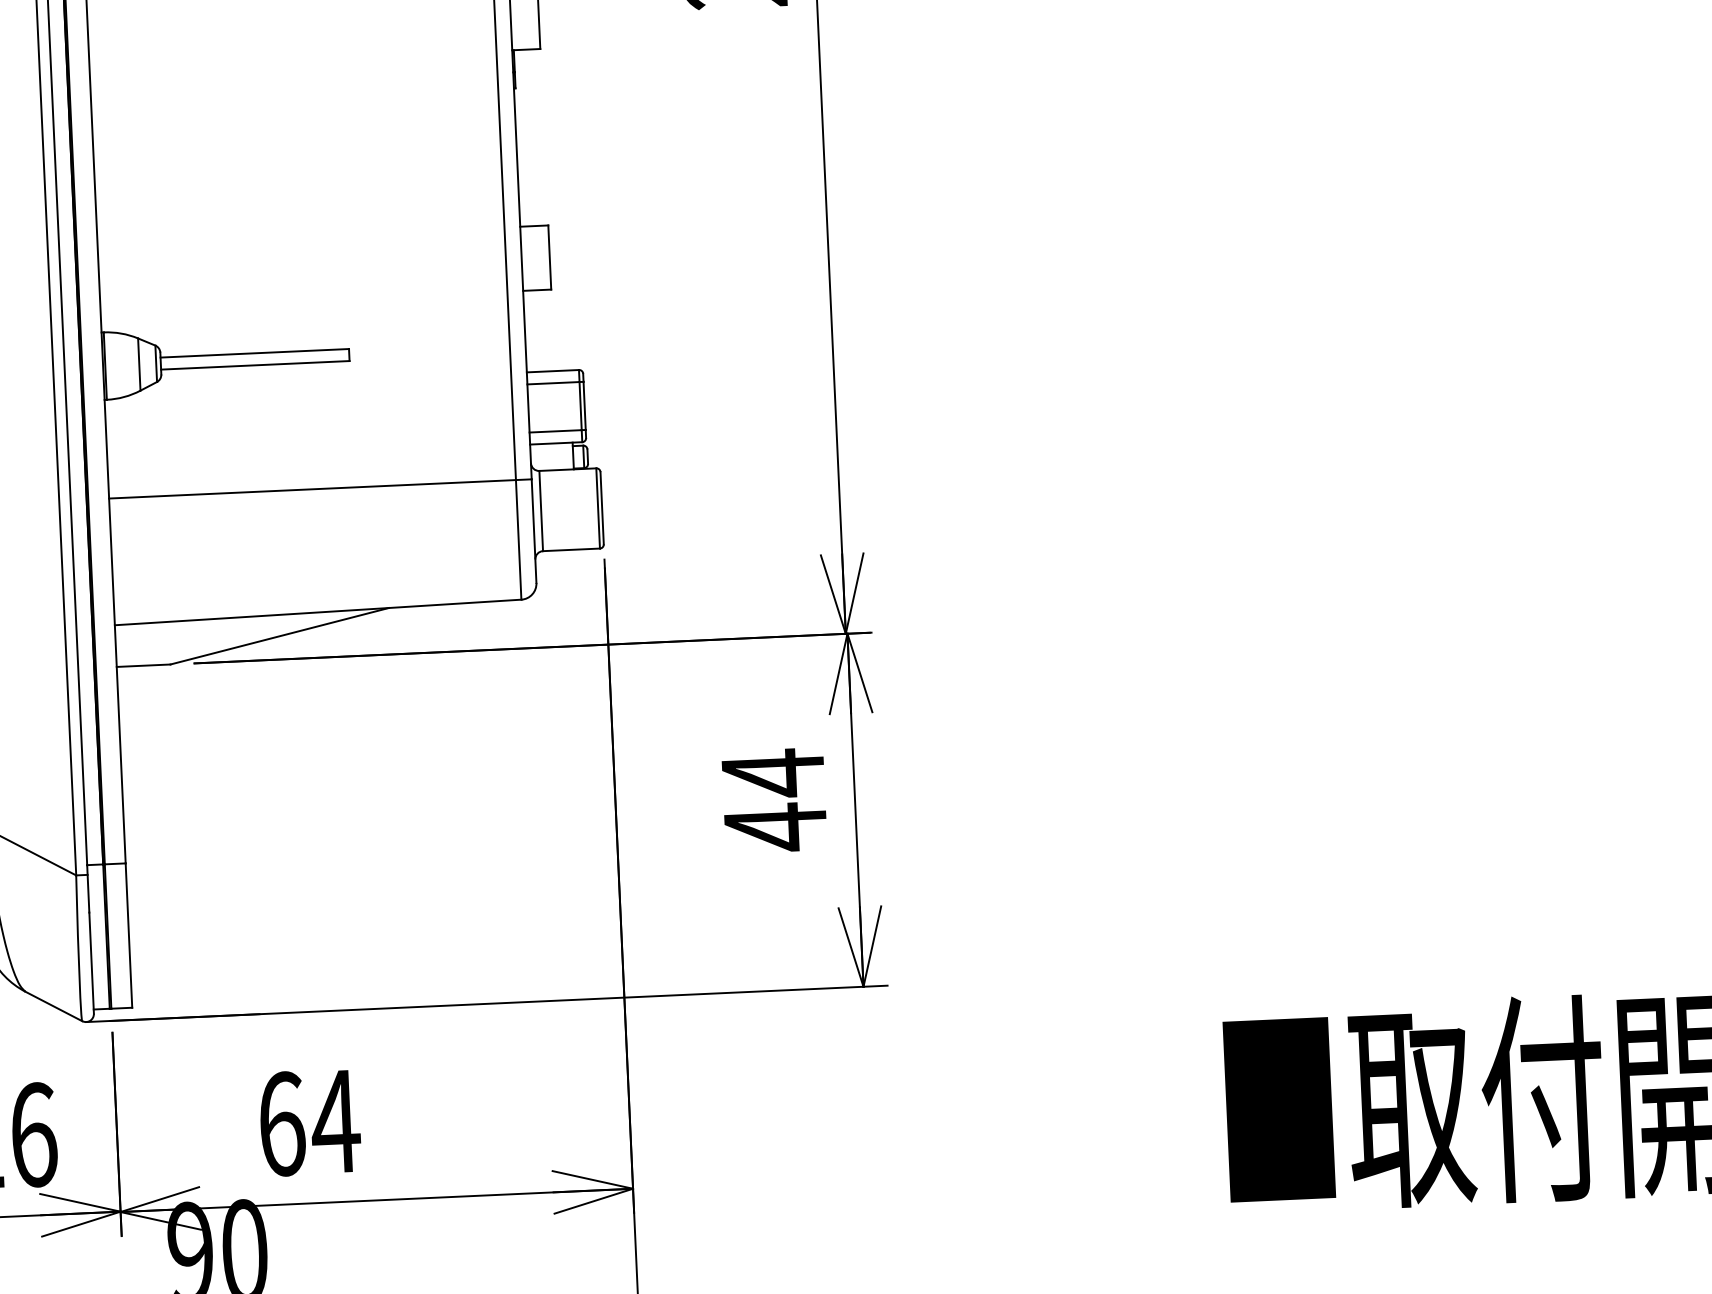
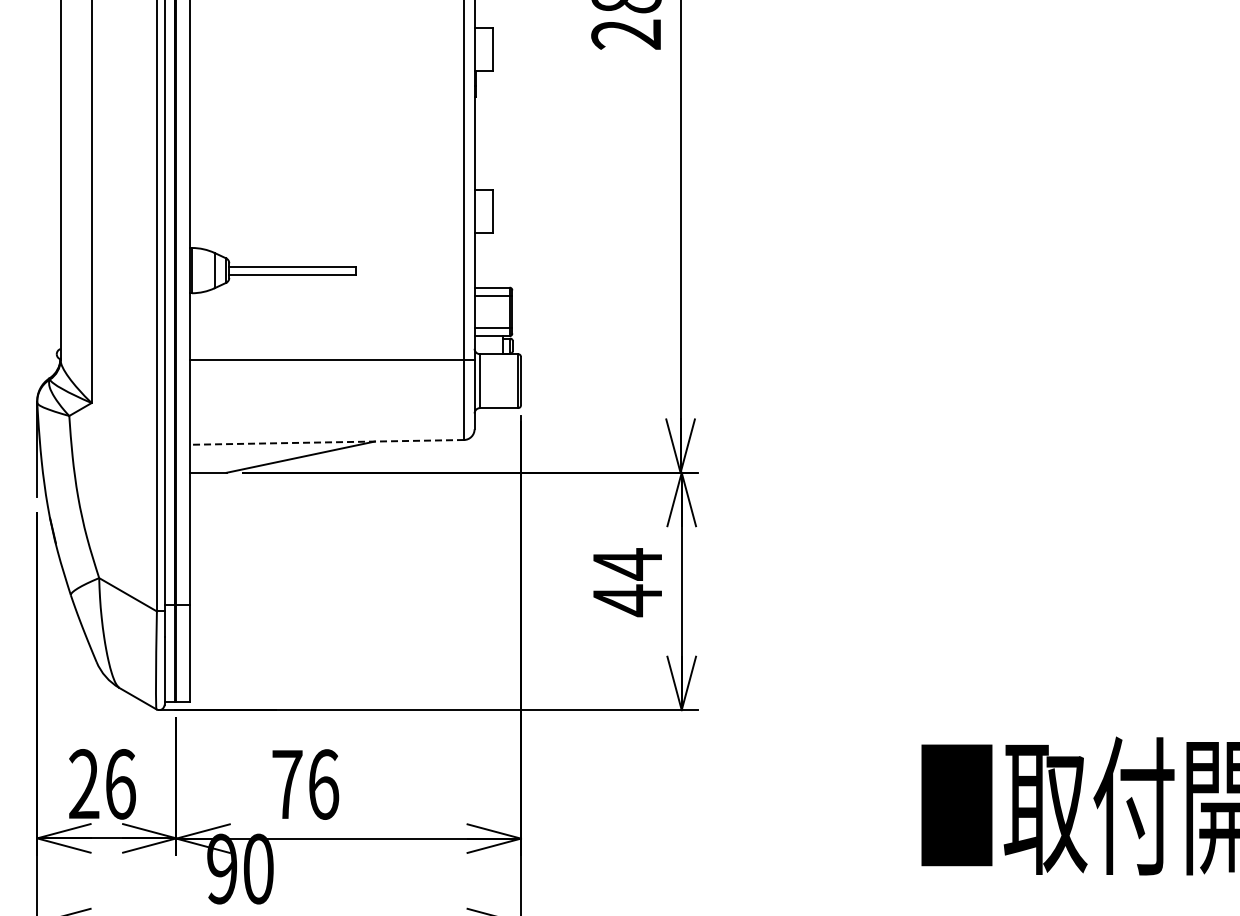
line: (318, 612) -> (327, 442), solid -> dashed
text: (308, 1122) -> (305, 784), 64 -> 76

